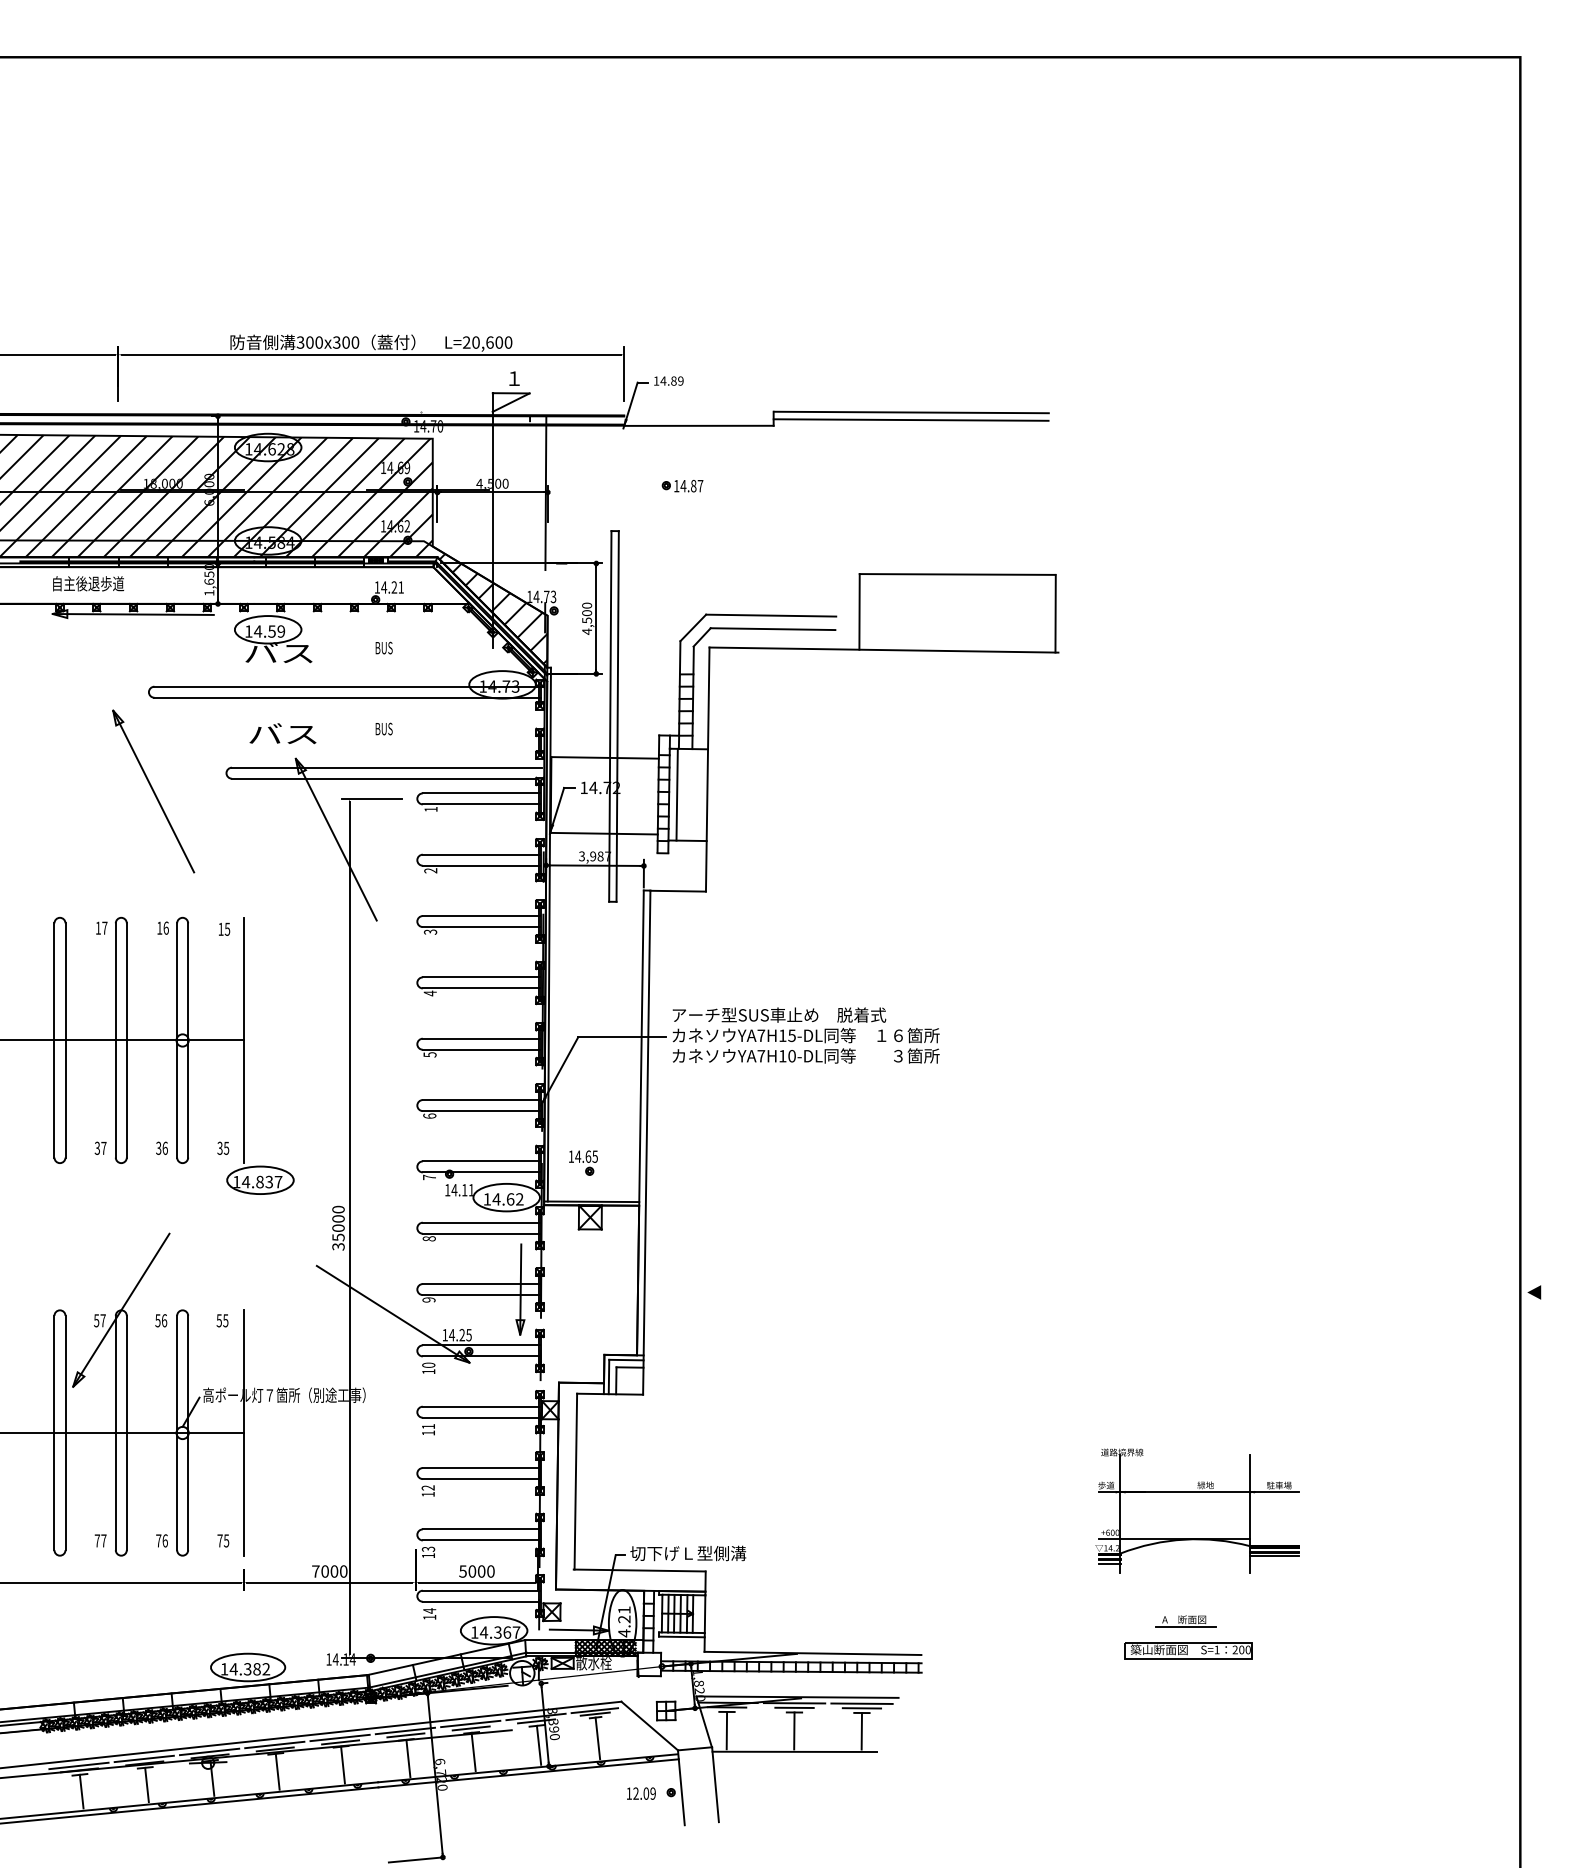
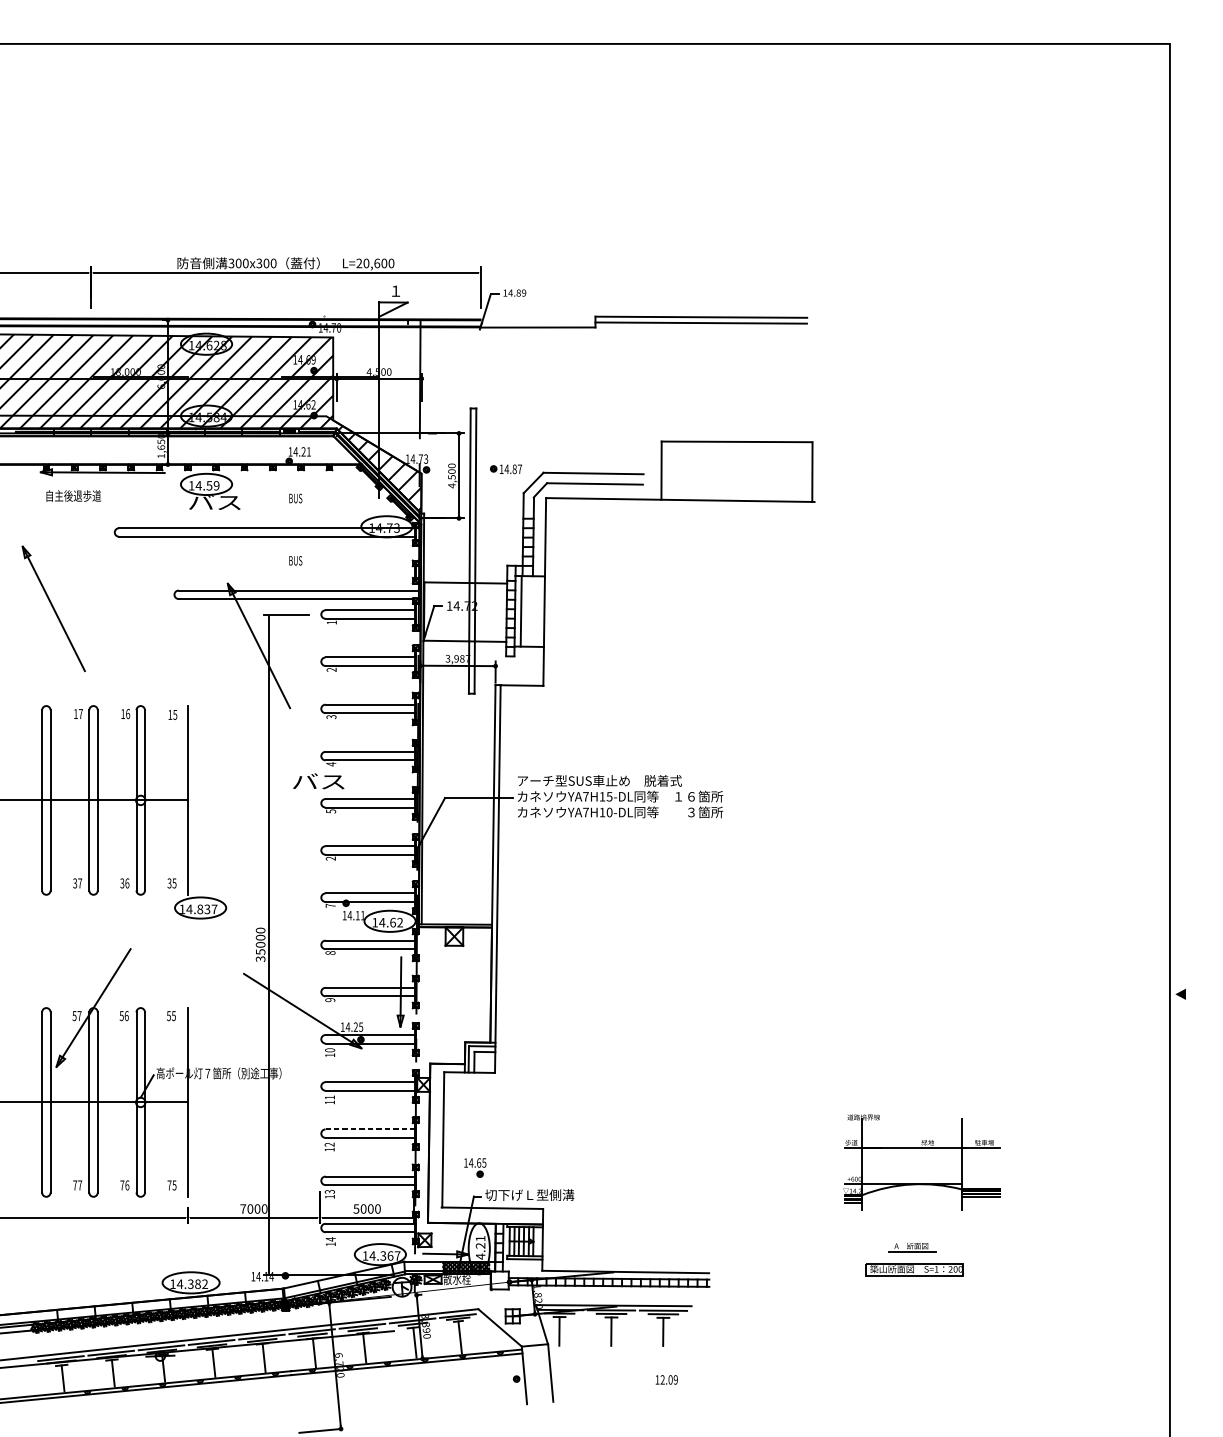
part: (682, 486) -> (506, 469), moved
text: (88, 583) -> (73, 495), moved
text: (282, 733) -> (318, 781), moved
part: (153, 791) -> (53, 608), moved
text: (429, 1115) -> (330, 858), 6 -> 2
part: (583, 1162) -> (475, 1167), moved
line: (481, 1468) -> (370, 1129), solid -> dashed
line: (794, 1751) -> (611, 1347), removed
text: (641, 1793) -> (666, 1379), moved

